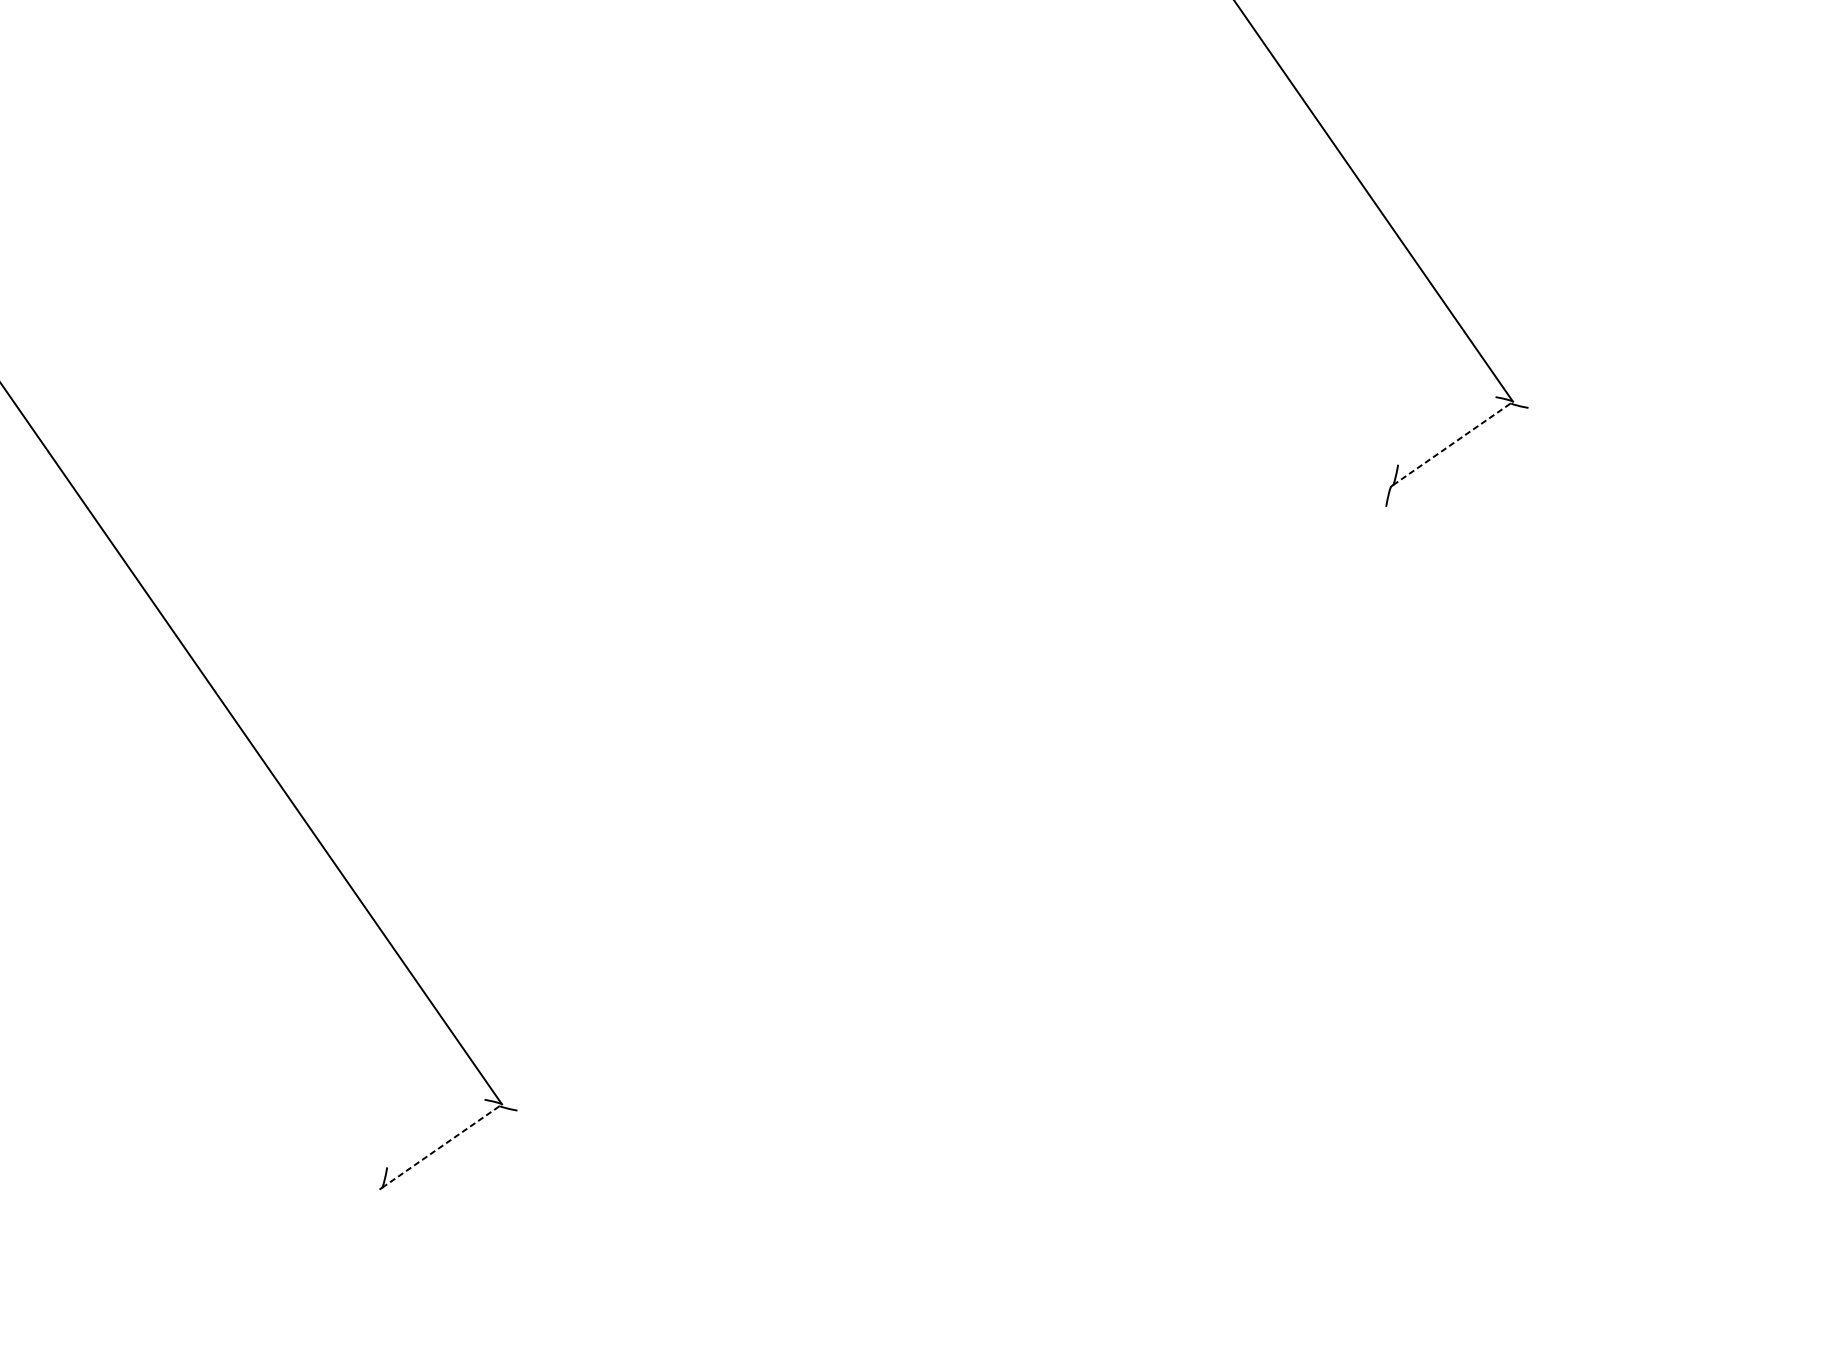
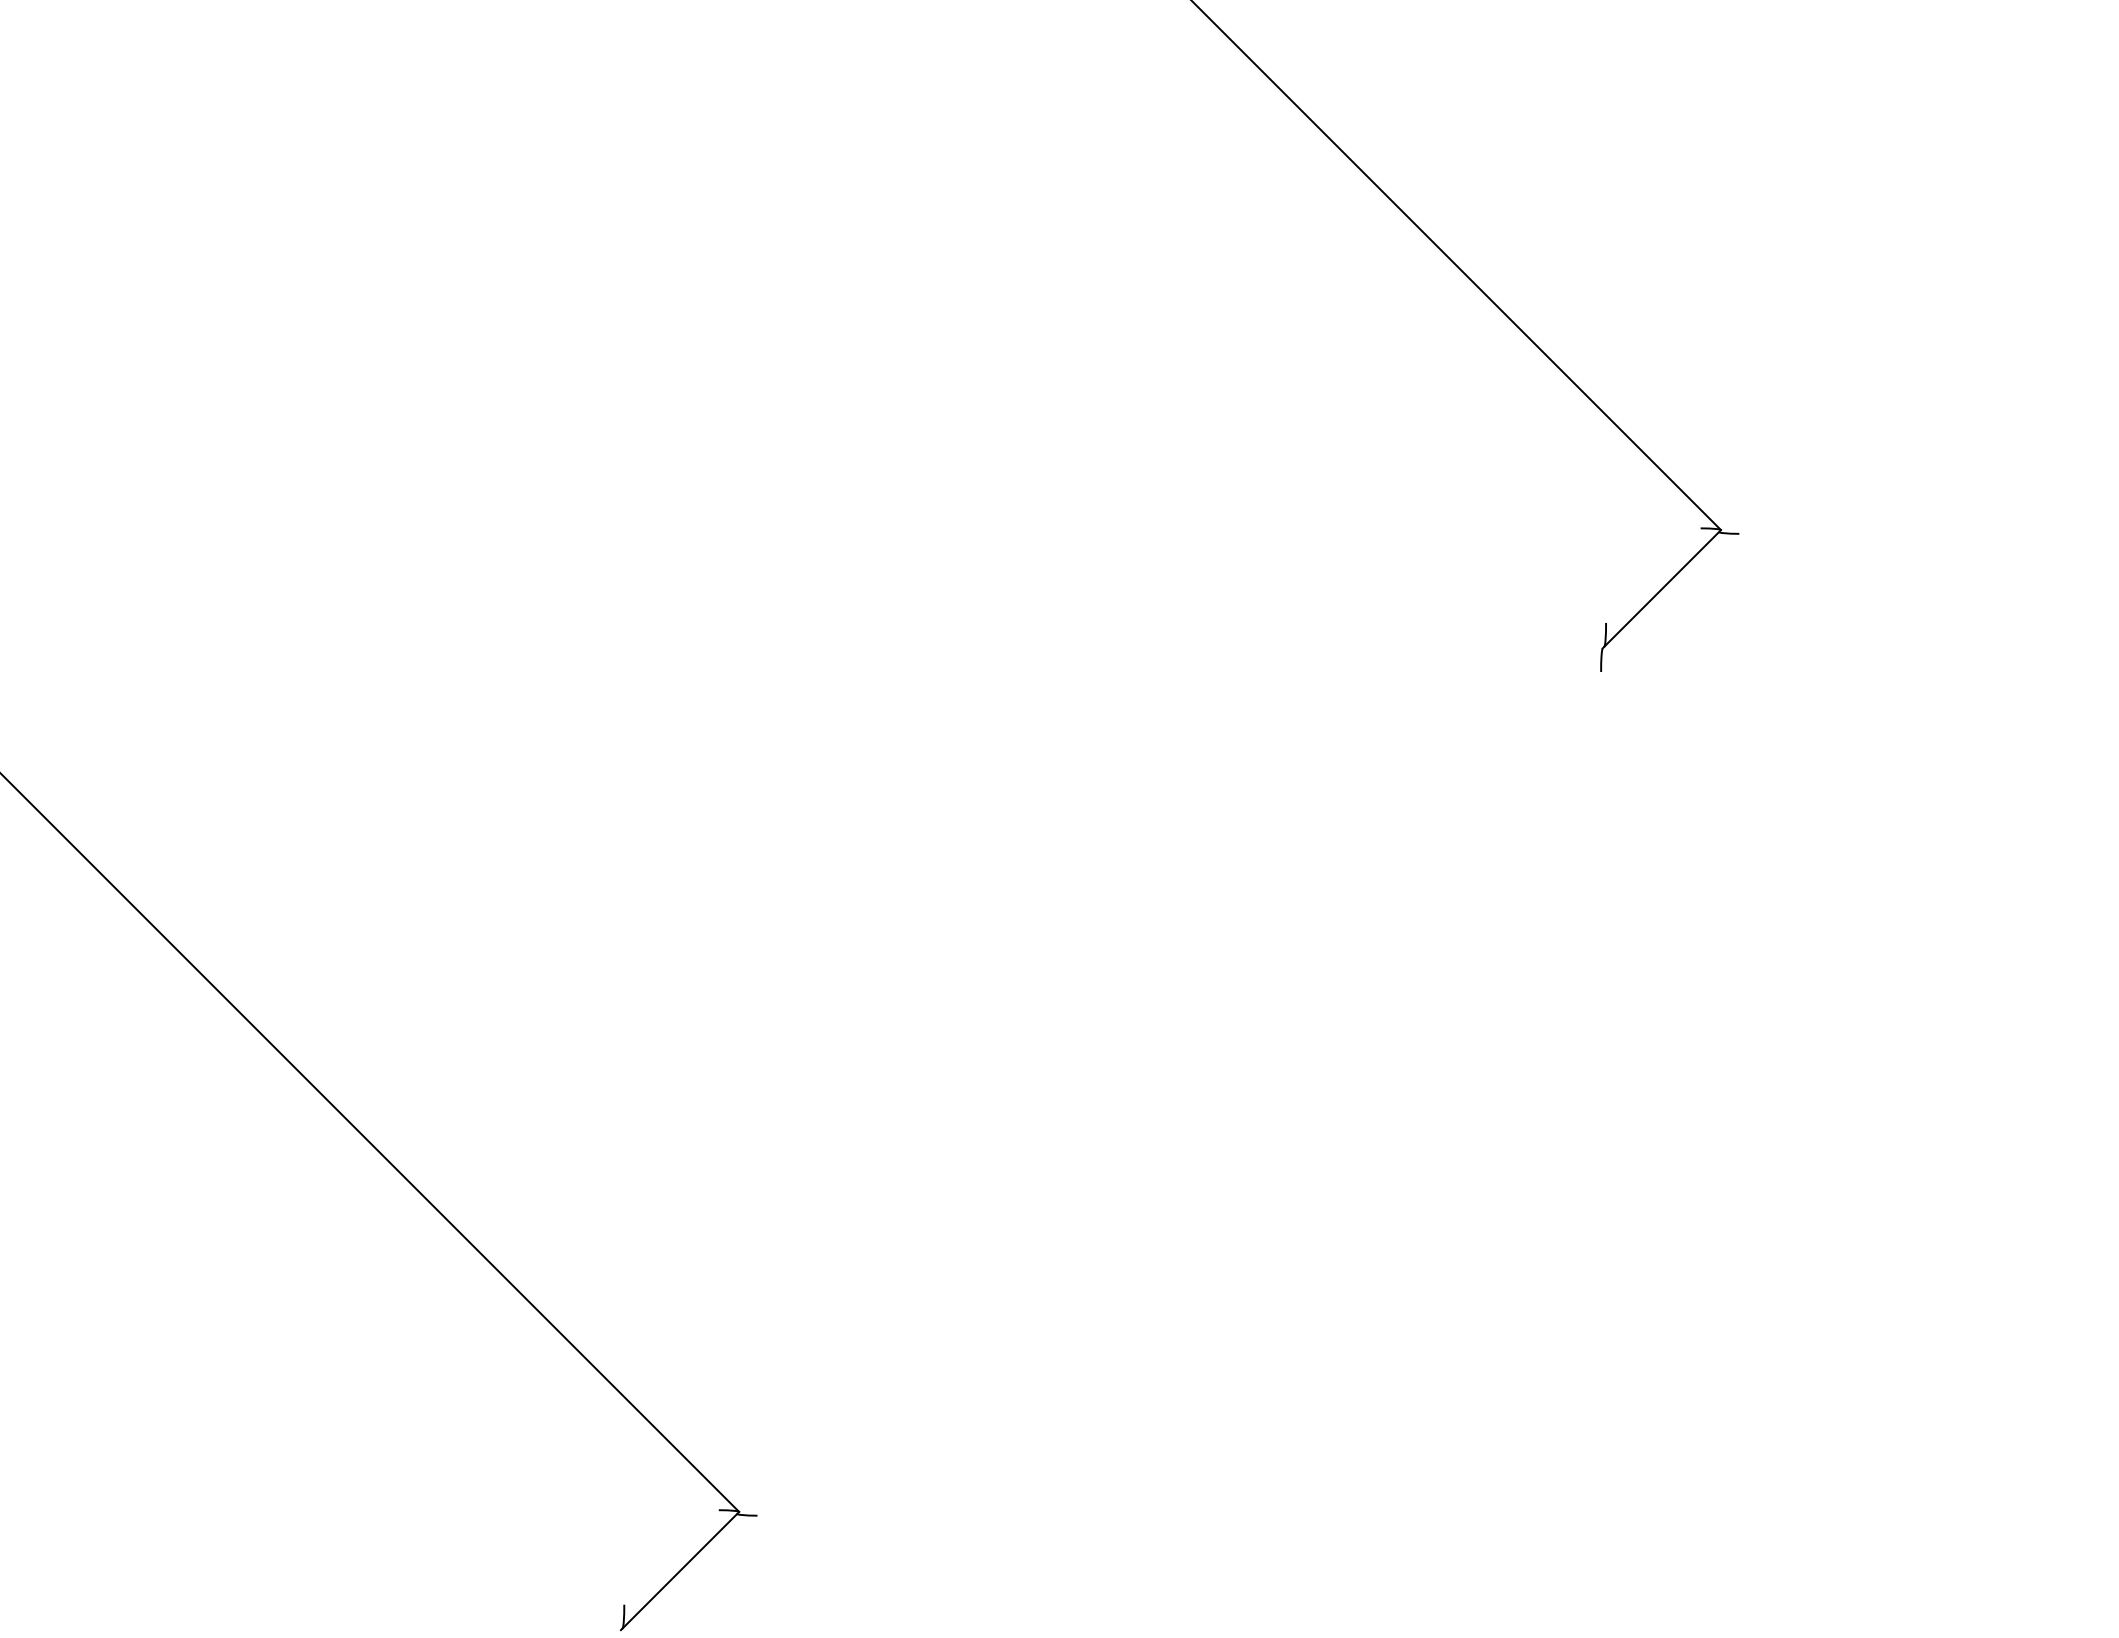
line: (1453, 443) -> (1663, 588), dashed -> solid
line: (442, 1145) -> (681, 1569), dashed -> solid

